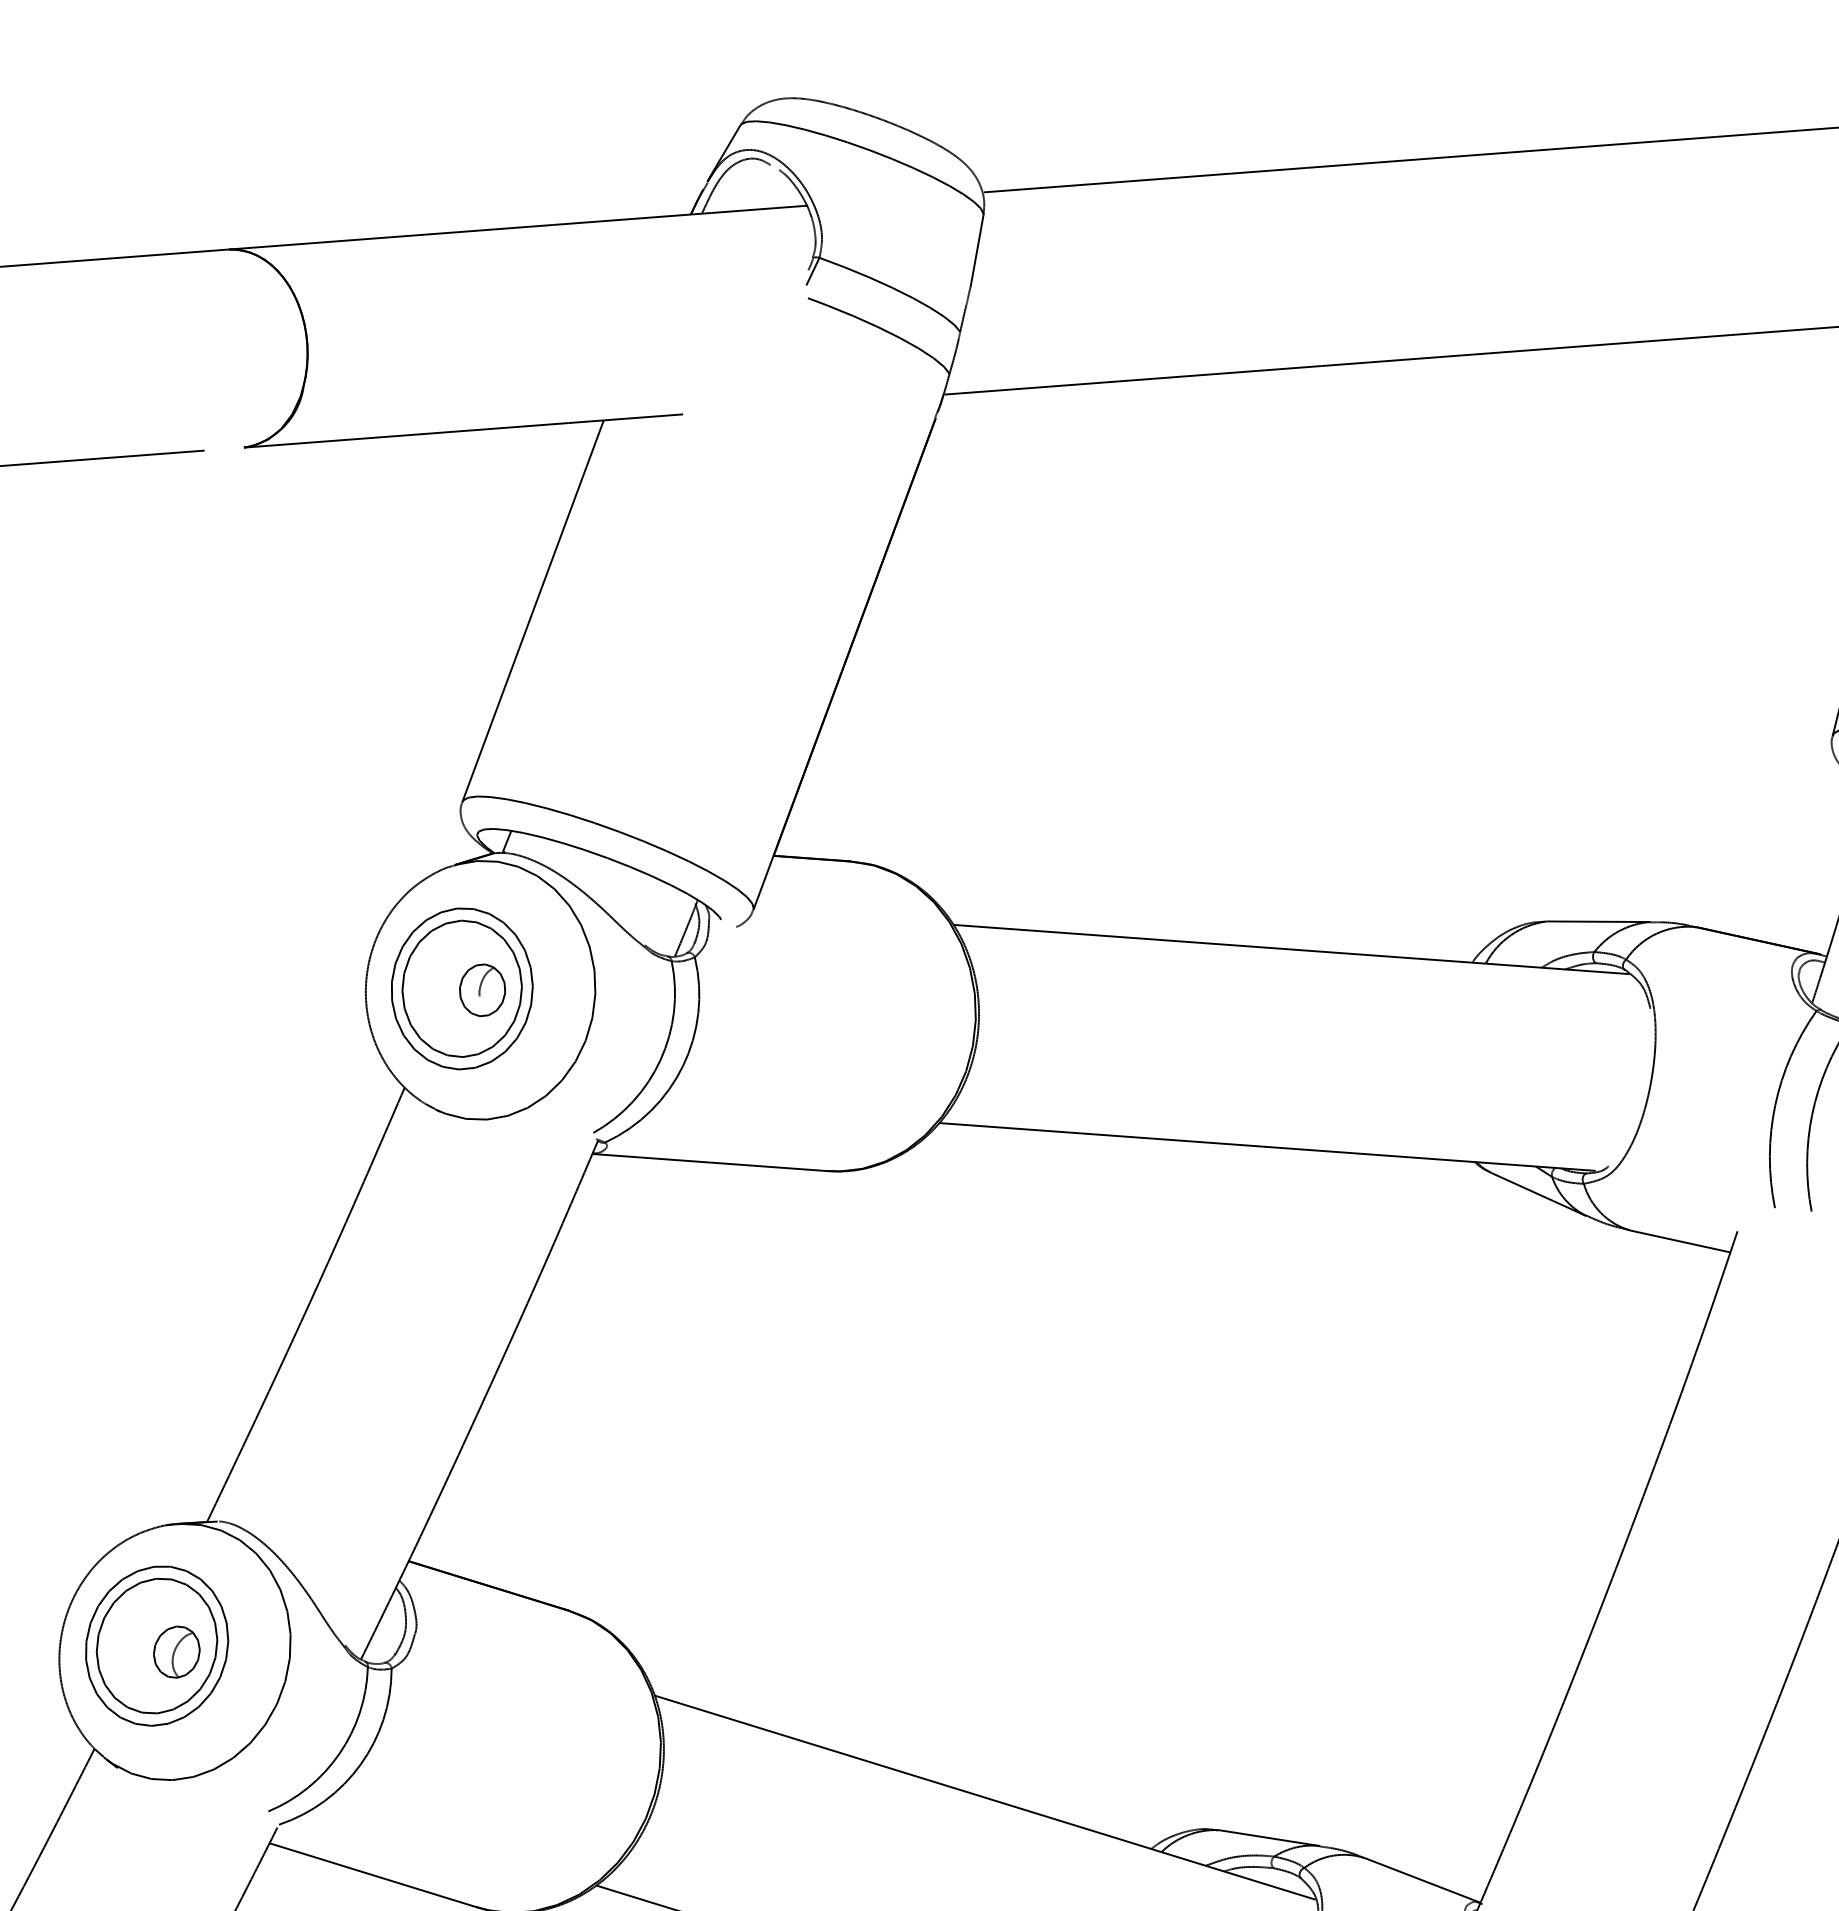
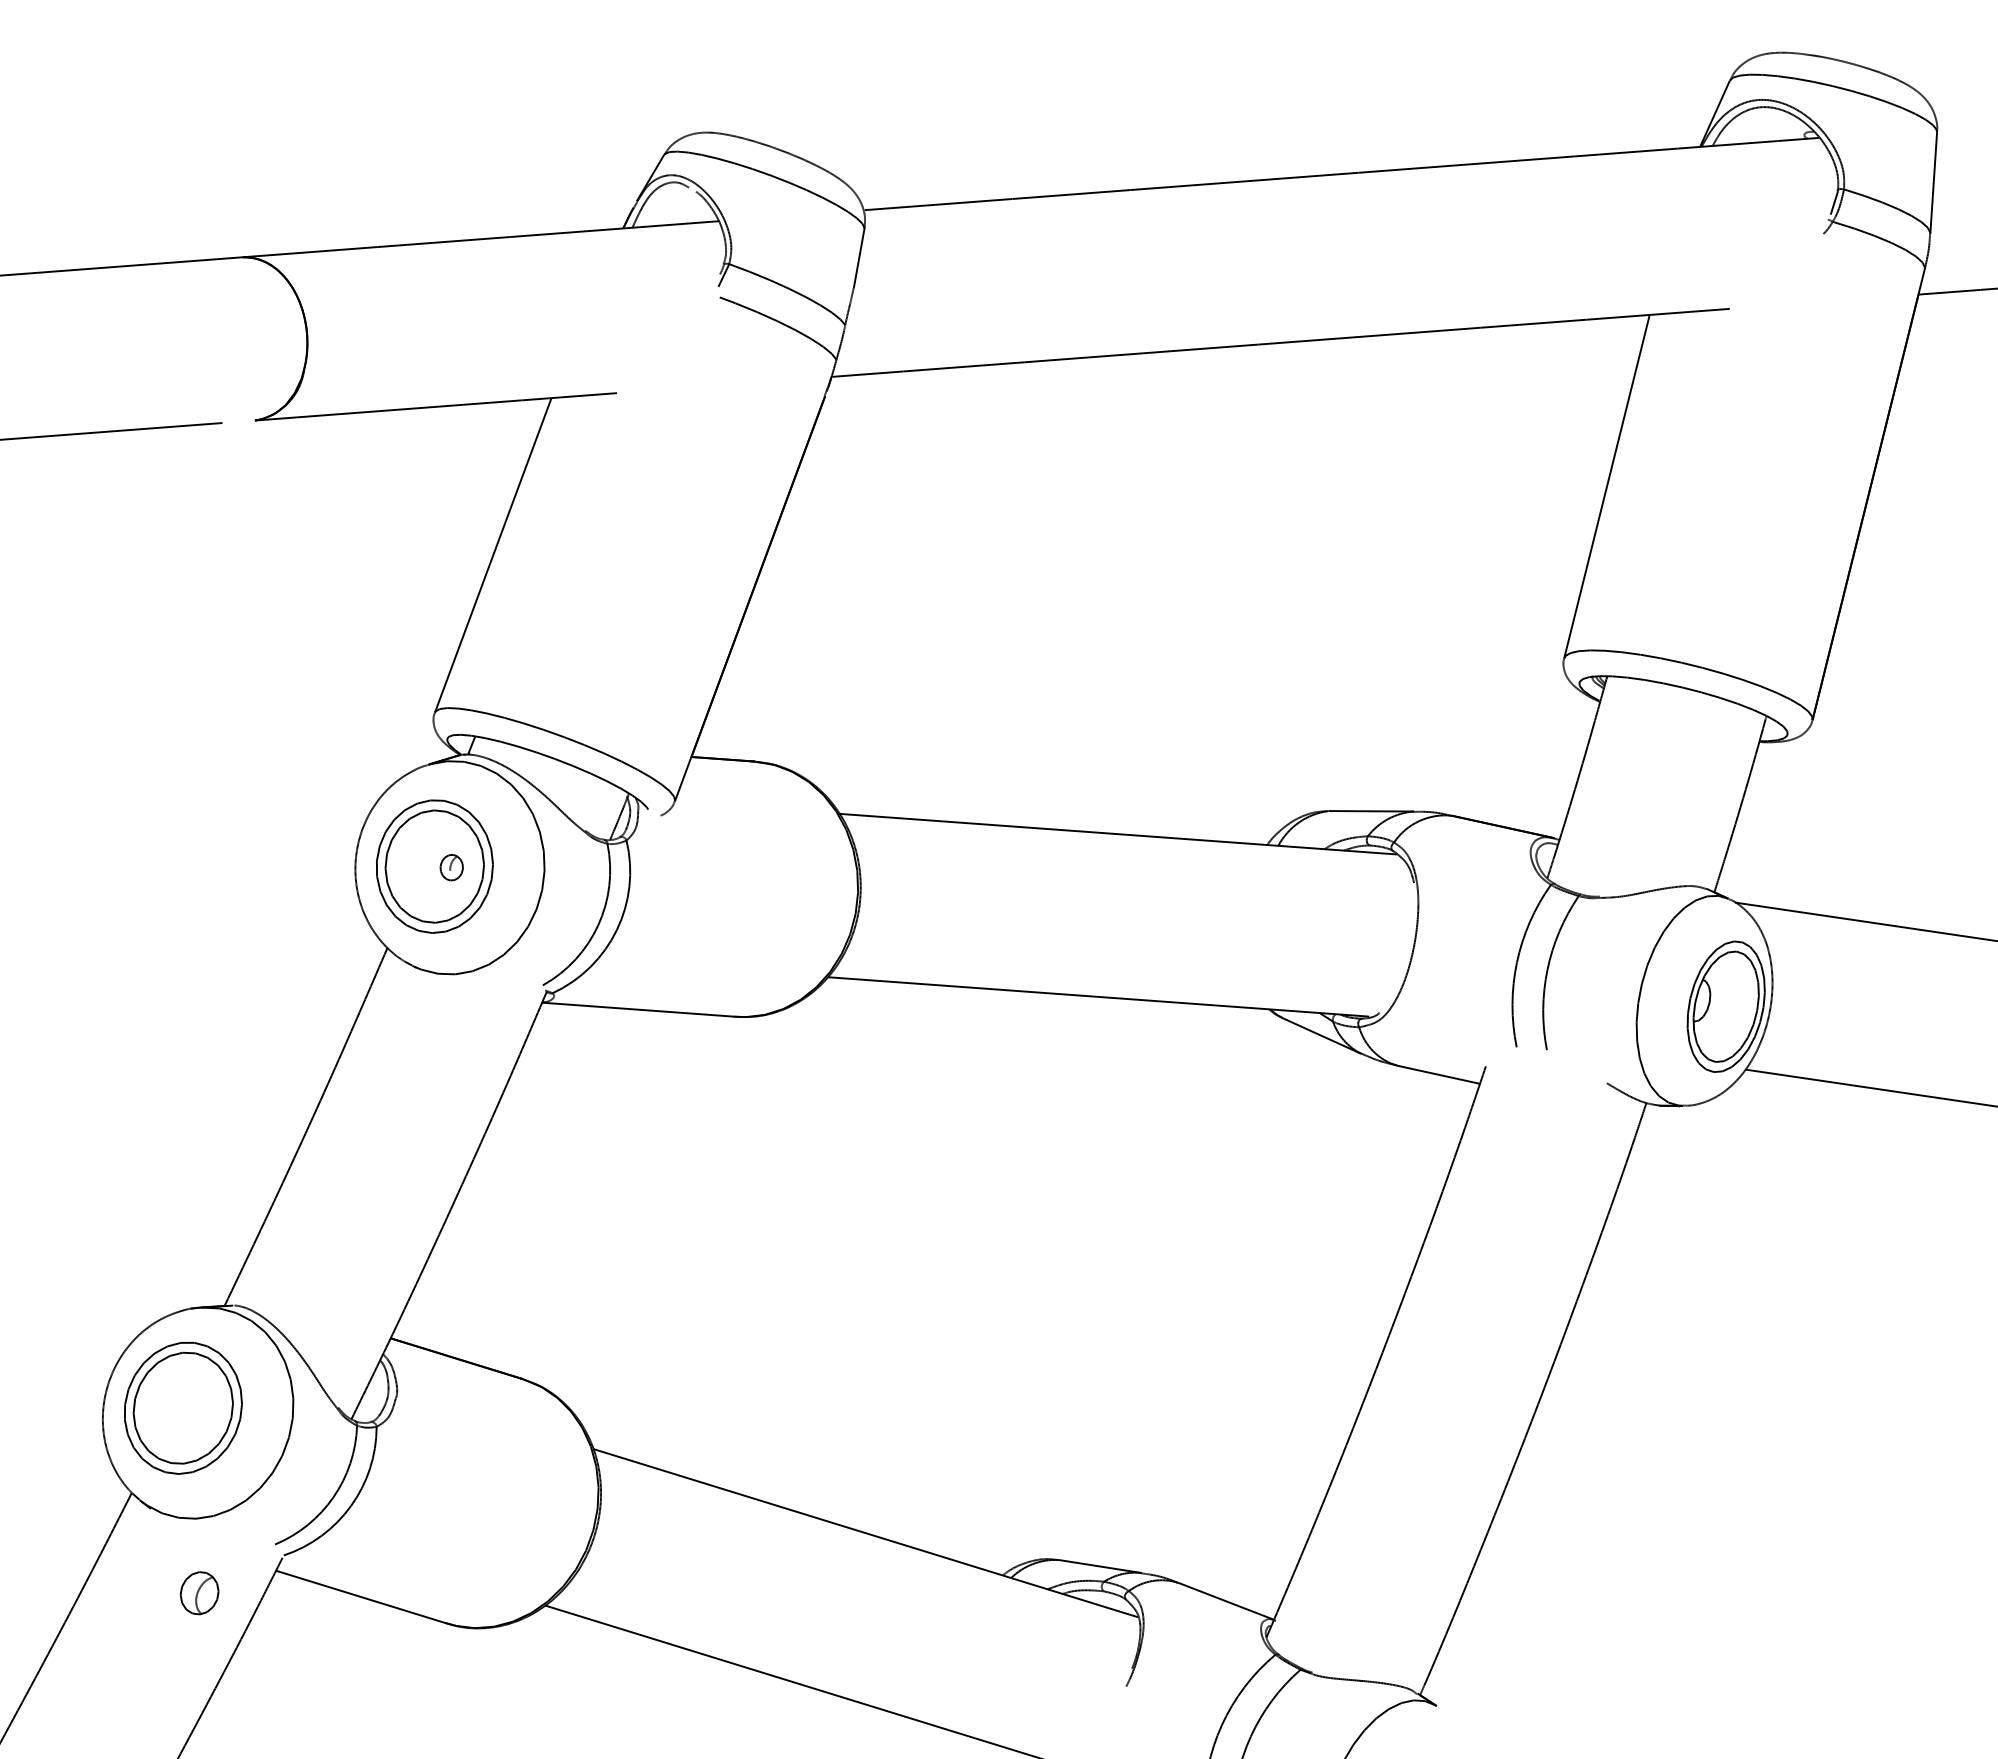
part: (482, 989) -> (451, 867), size x0.6
part: (176, 1652) -> (199, 1593), moved

